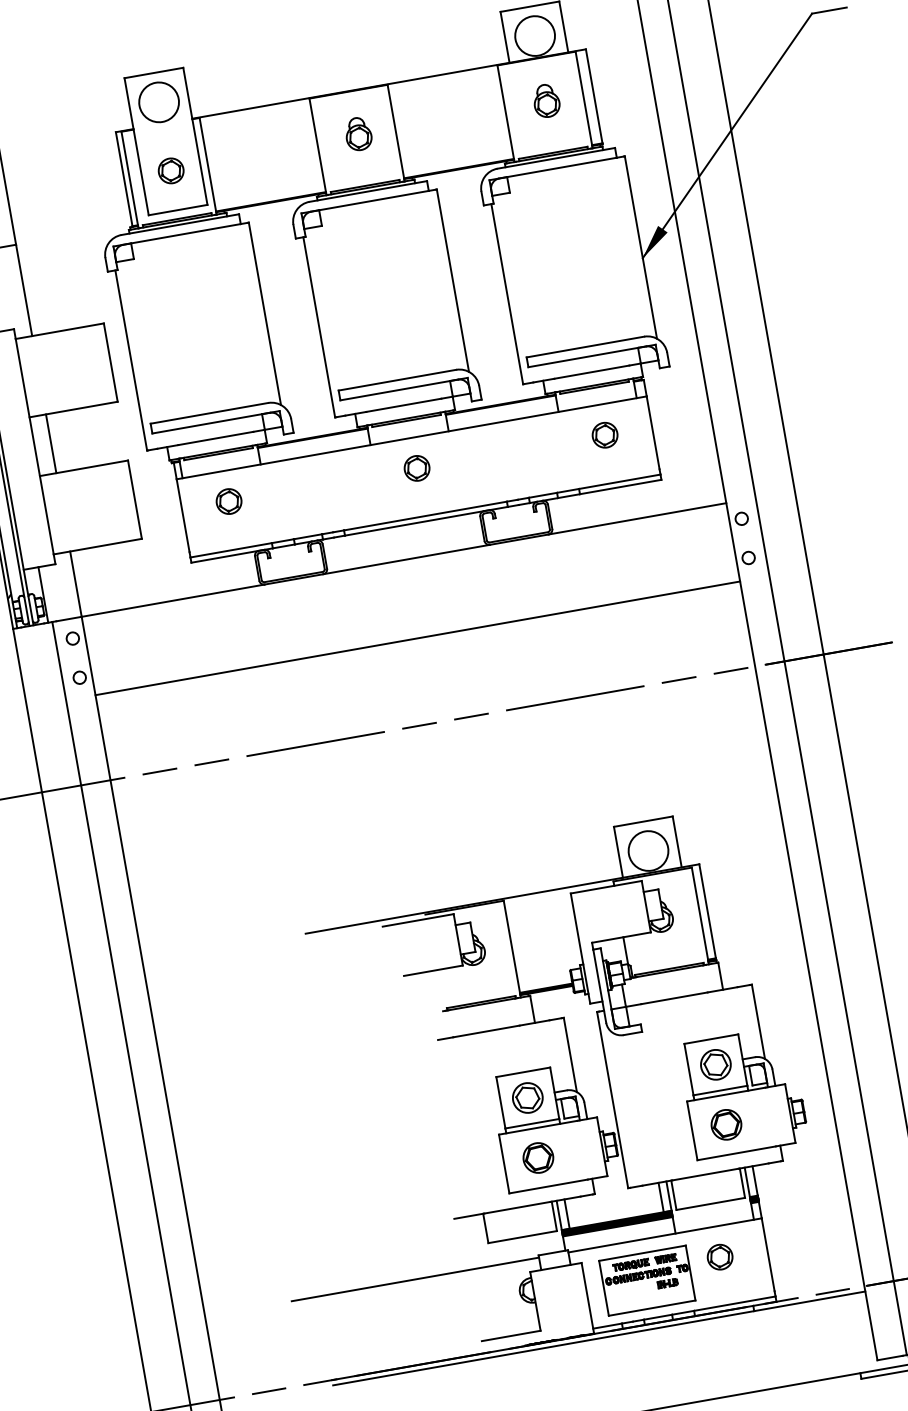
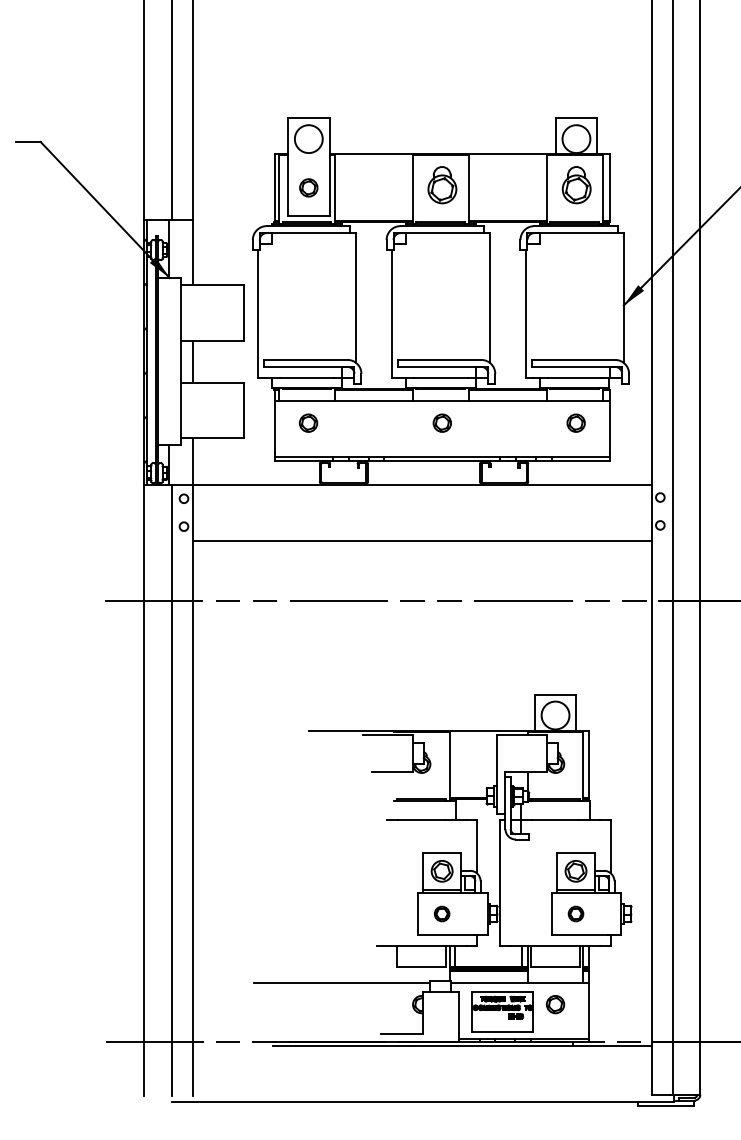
part: (545, 101) -> (575, 185), size x1.6
part: (358, 134) -> (442, 185), size x1.6
part: (725, 1124) -> (575, 913), size x0.7
part: (537, 1157) -> (441, 913), size x0.7

